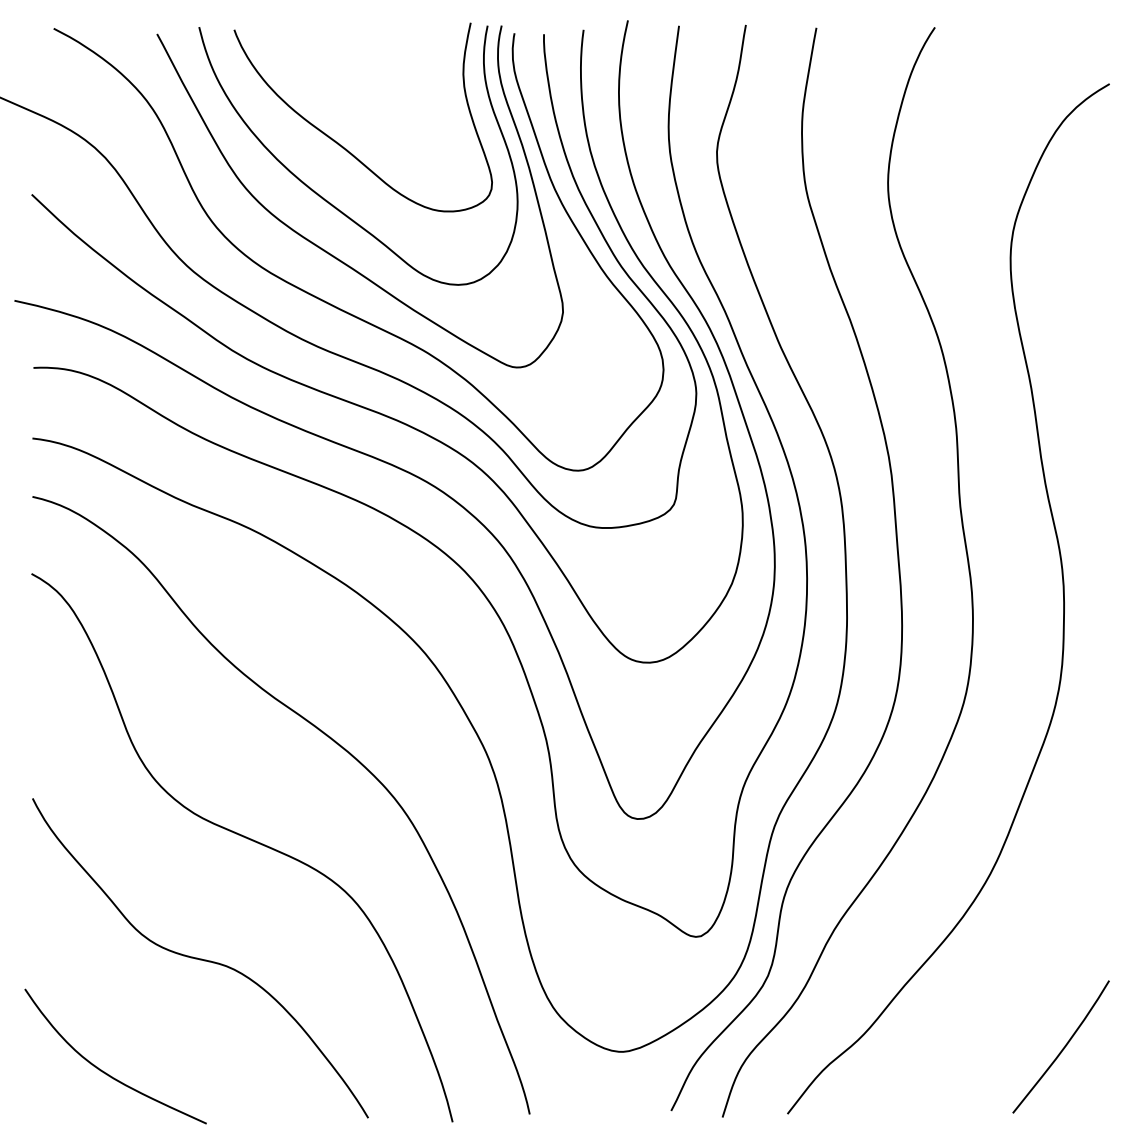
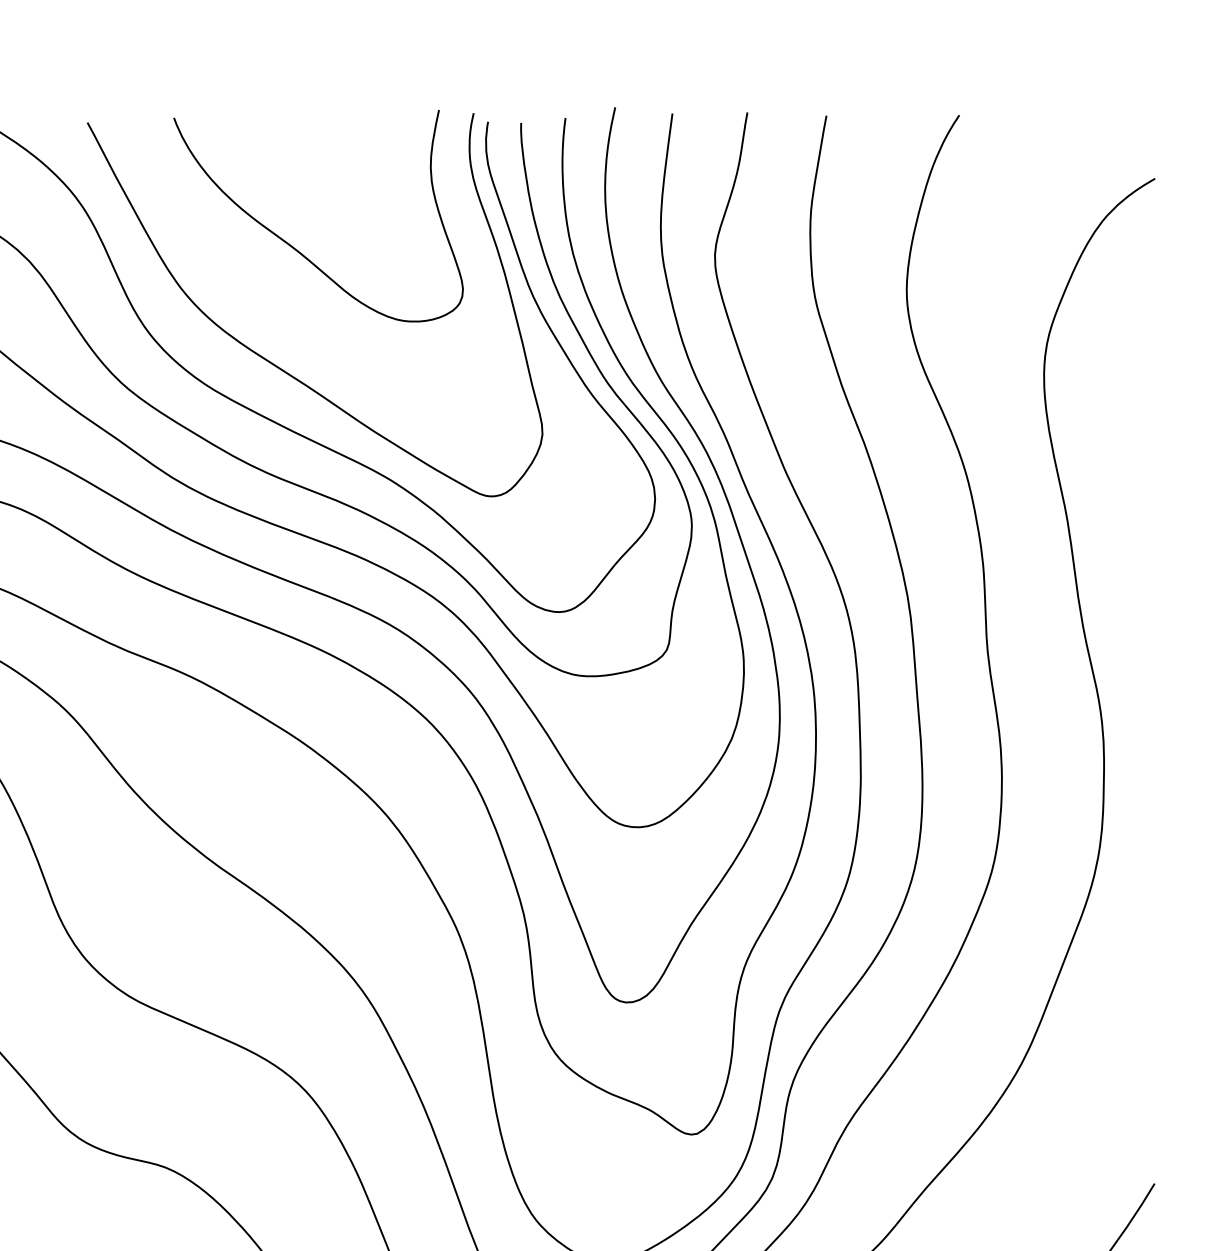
curve: (326, 199) -> (277, 308), removed

